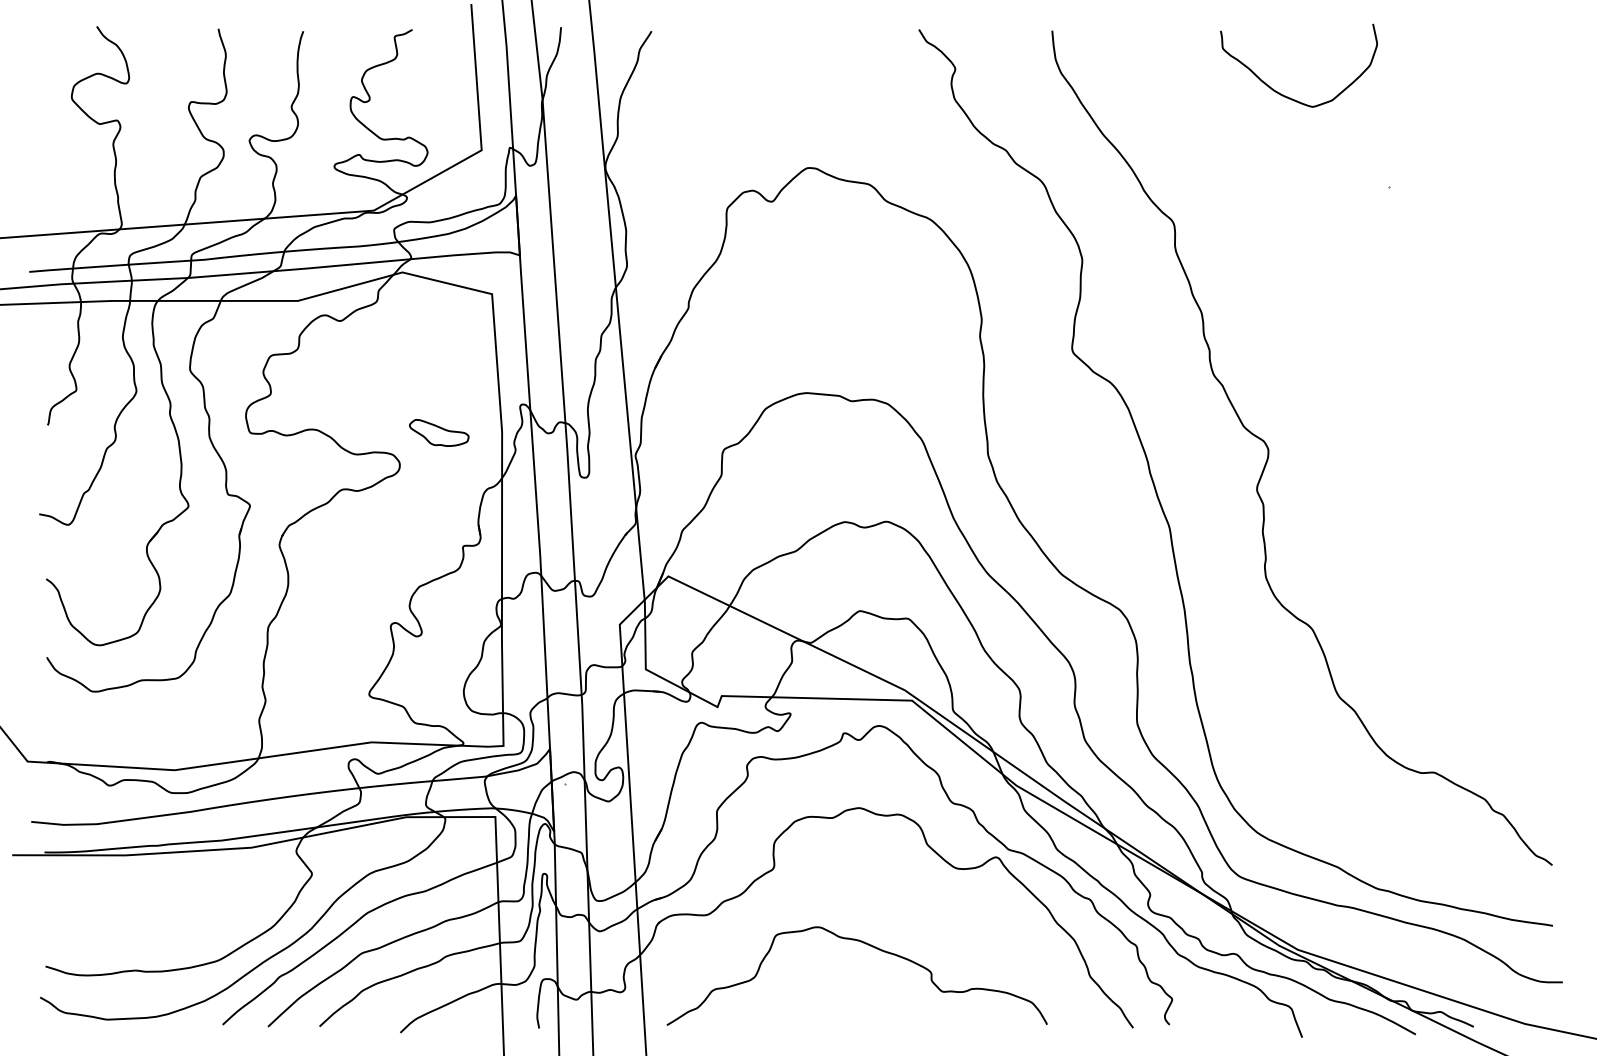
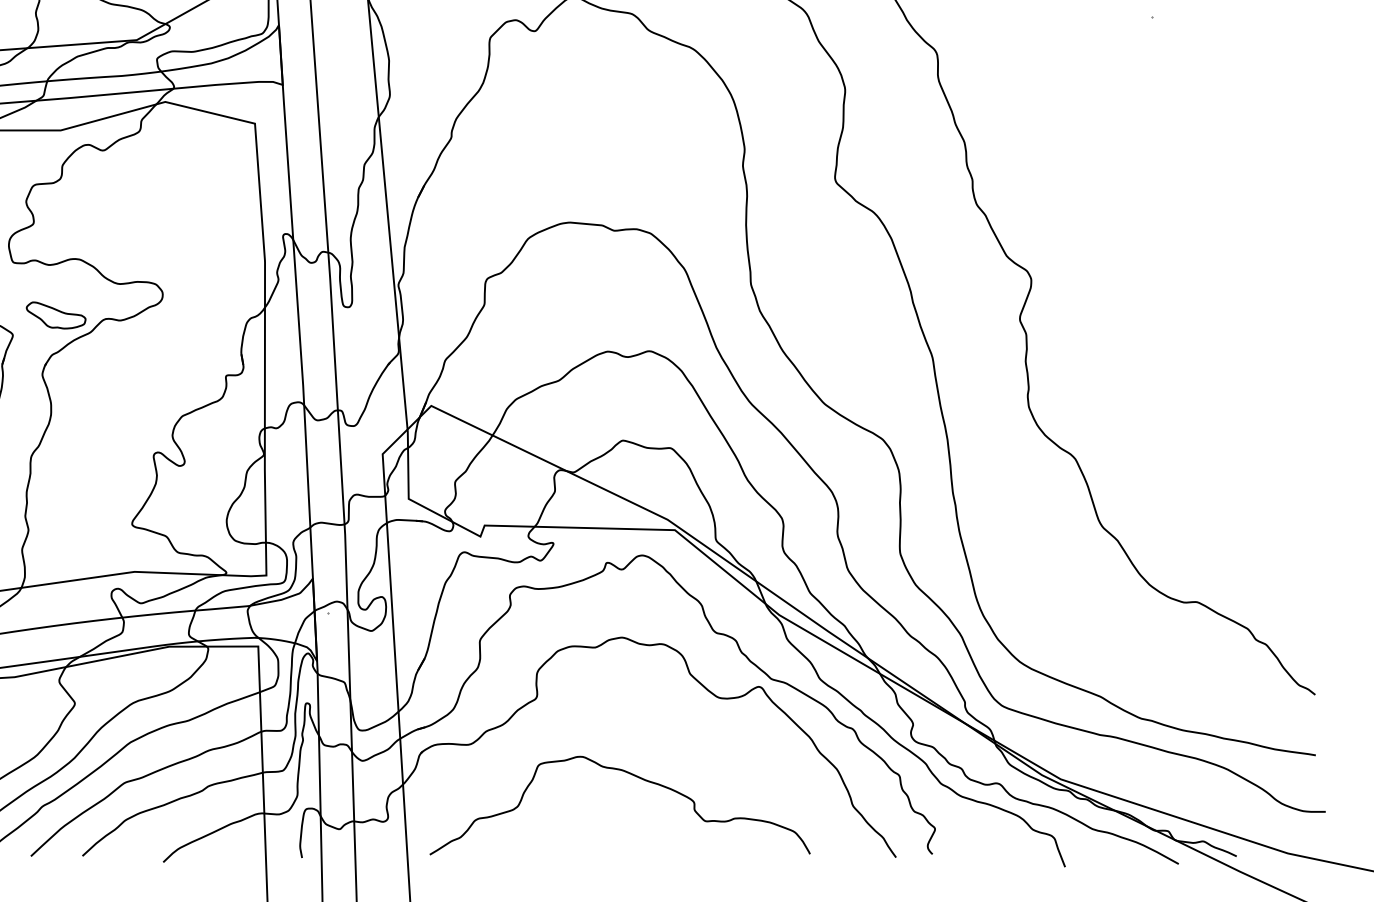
part: (439, 432) -> (56, 315), moved

